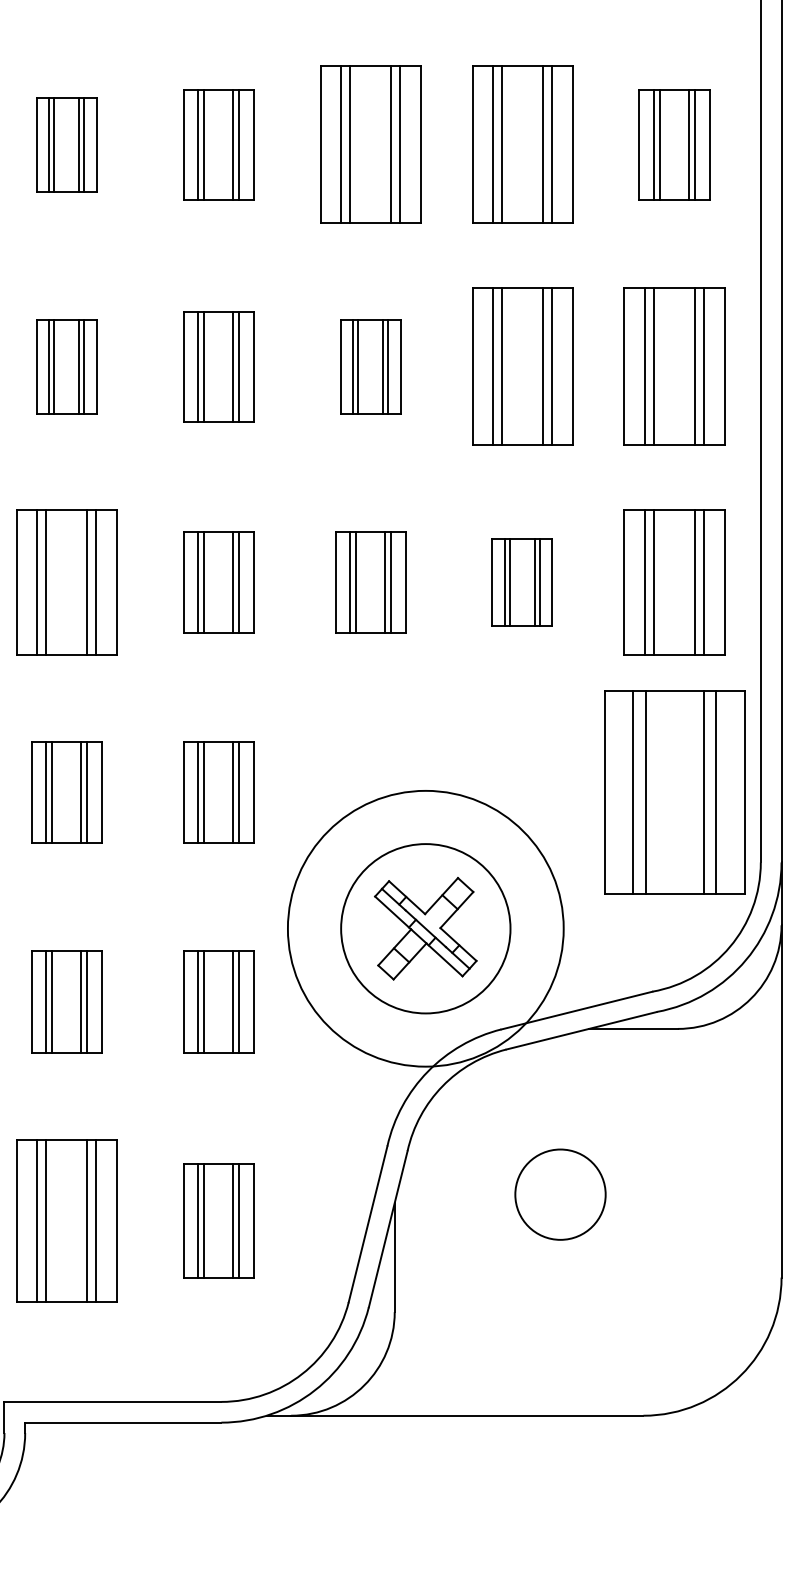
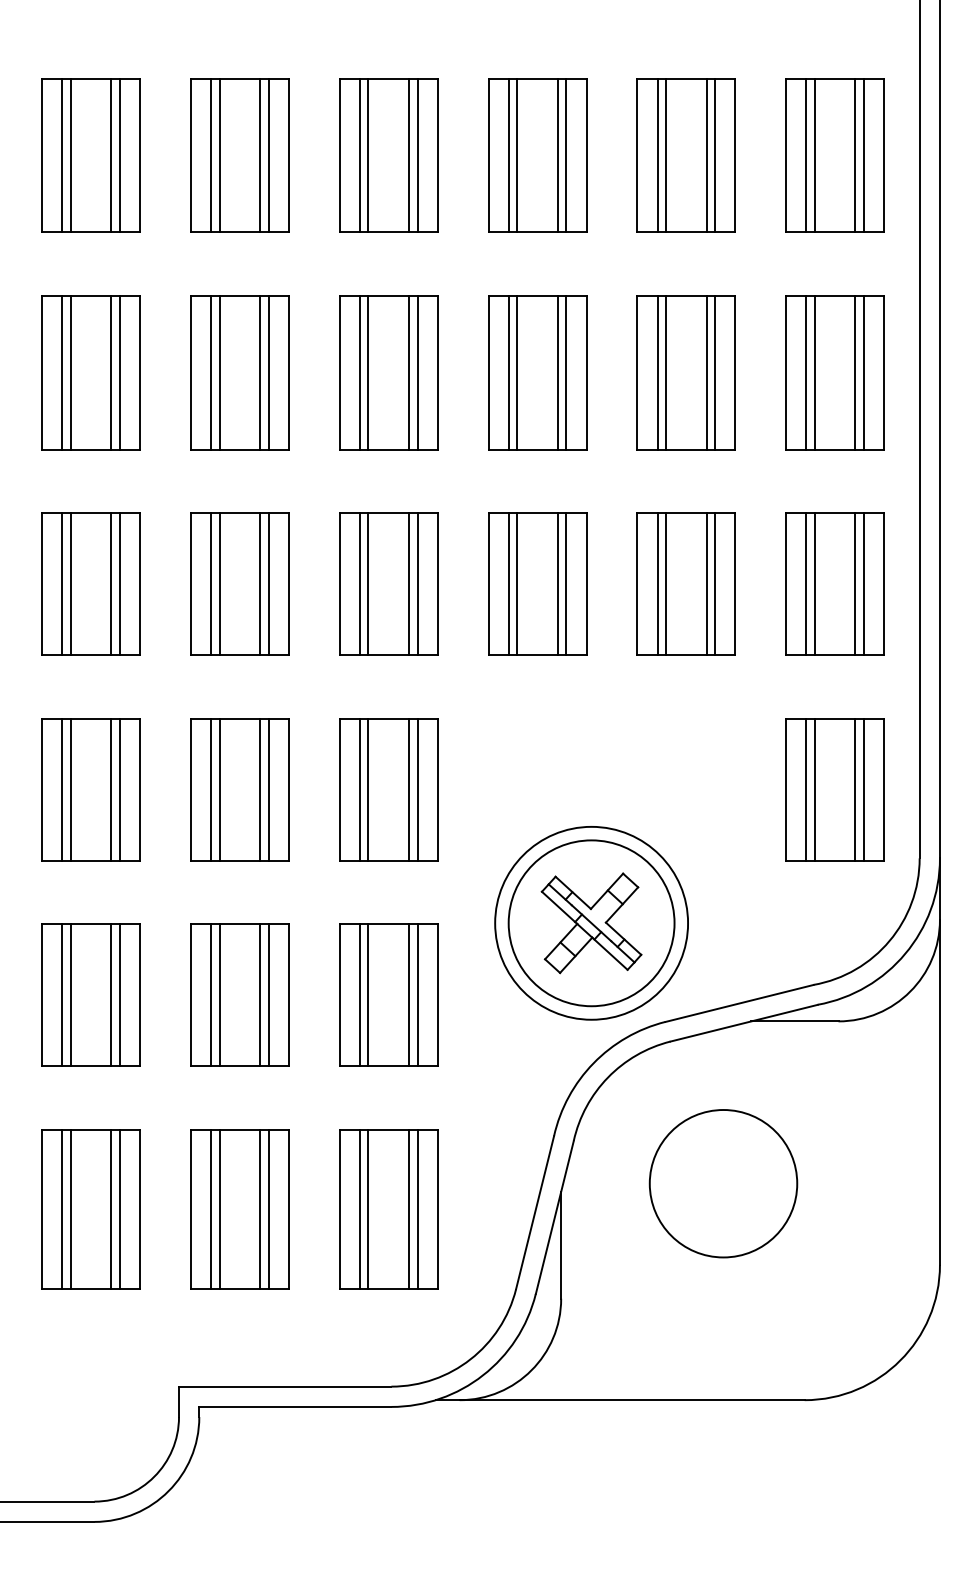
part: (66, 144) -> (239, 155), size x1.67
part: (218, 144) -> (388, 155), size x1.43
part: (673, 144) -> (834, 155), size x1.43
part: (66, 366) -> (239, 372), size x1.67
part: (218, 366) -> (388, 372), size x1.43
part: (370, 366) -> (537, 372), size x1.67
part: (218, 581) -> (388, 583), size x1.43
part: (370, 581) -> (537, 583), size x1.43
part: (521, 581) -> (685, 583), size x1.67
part: (66, 792) -> (239, 789), size x1.43
part: (218, 792) -> (388, 789), size x1.43
part: (673, 792) -> (834, 789), size x0.71
circle: (425, 927) -> (591, 922), size x0.71
part: (66, 1001) -> (239, 994), size x1.43
part: (218, 1001) -> (388, 994), size x1.43
circle: (560, 1194) -> (723, 1183), size x1.67
part: (218, 1221) -> (388, 1209), size x1.43

